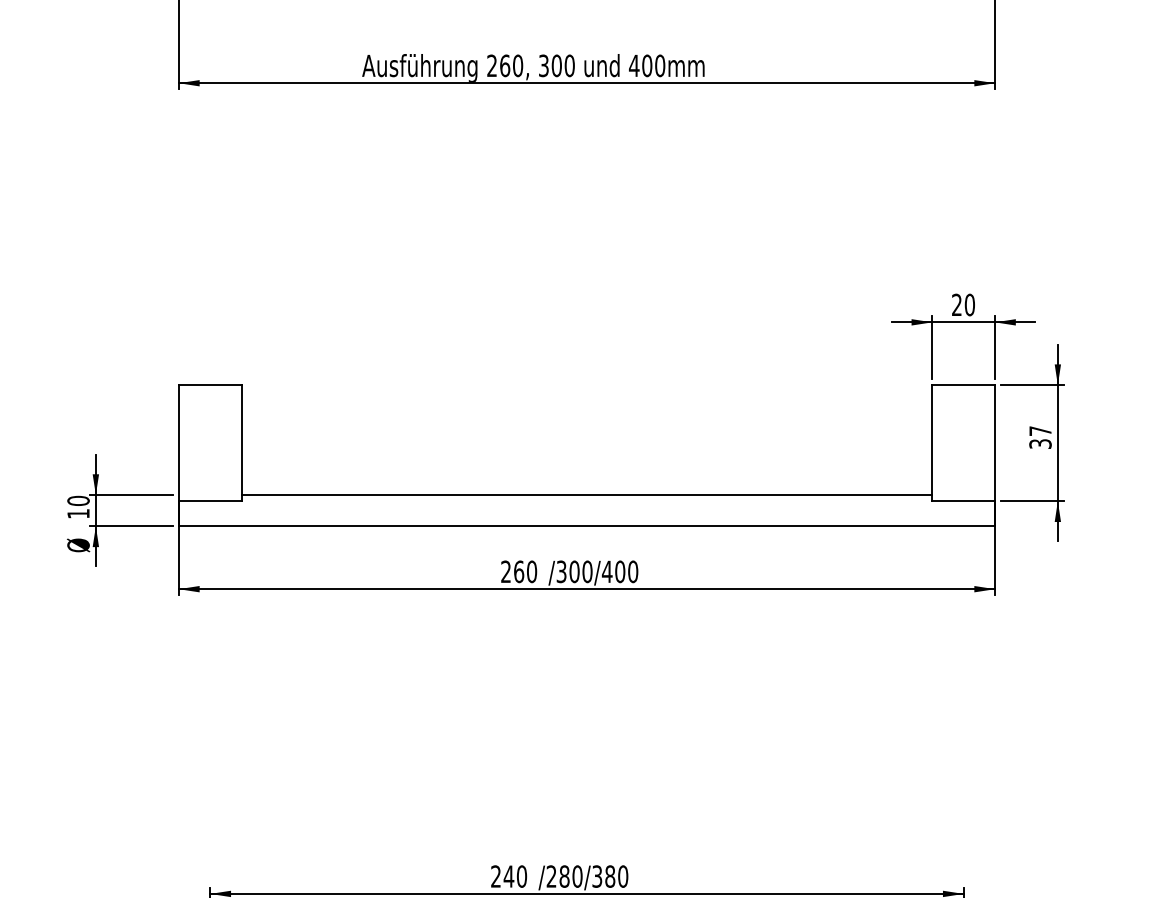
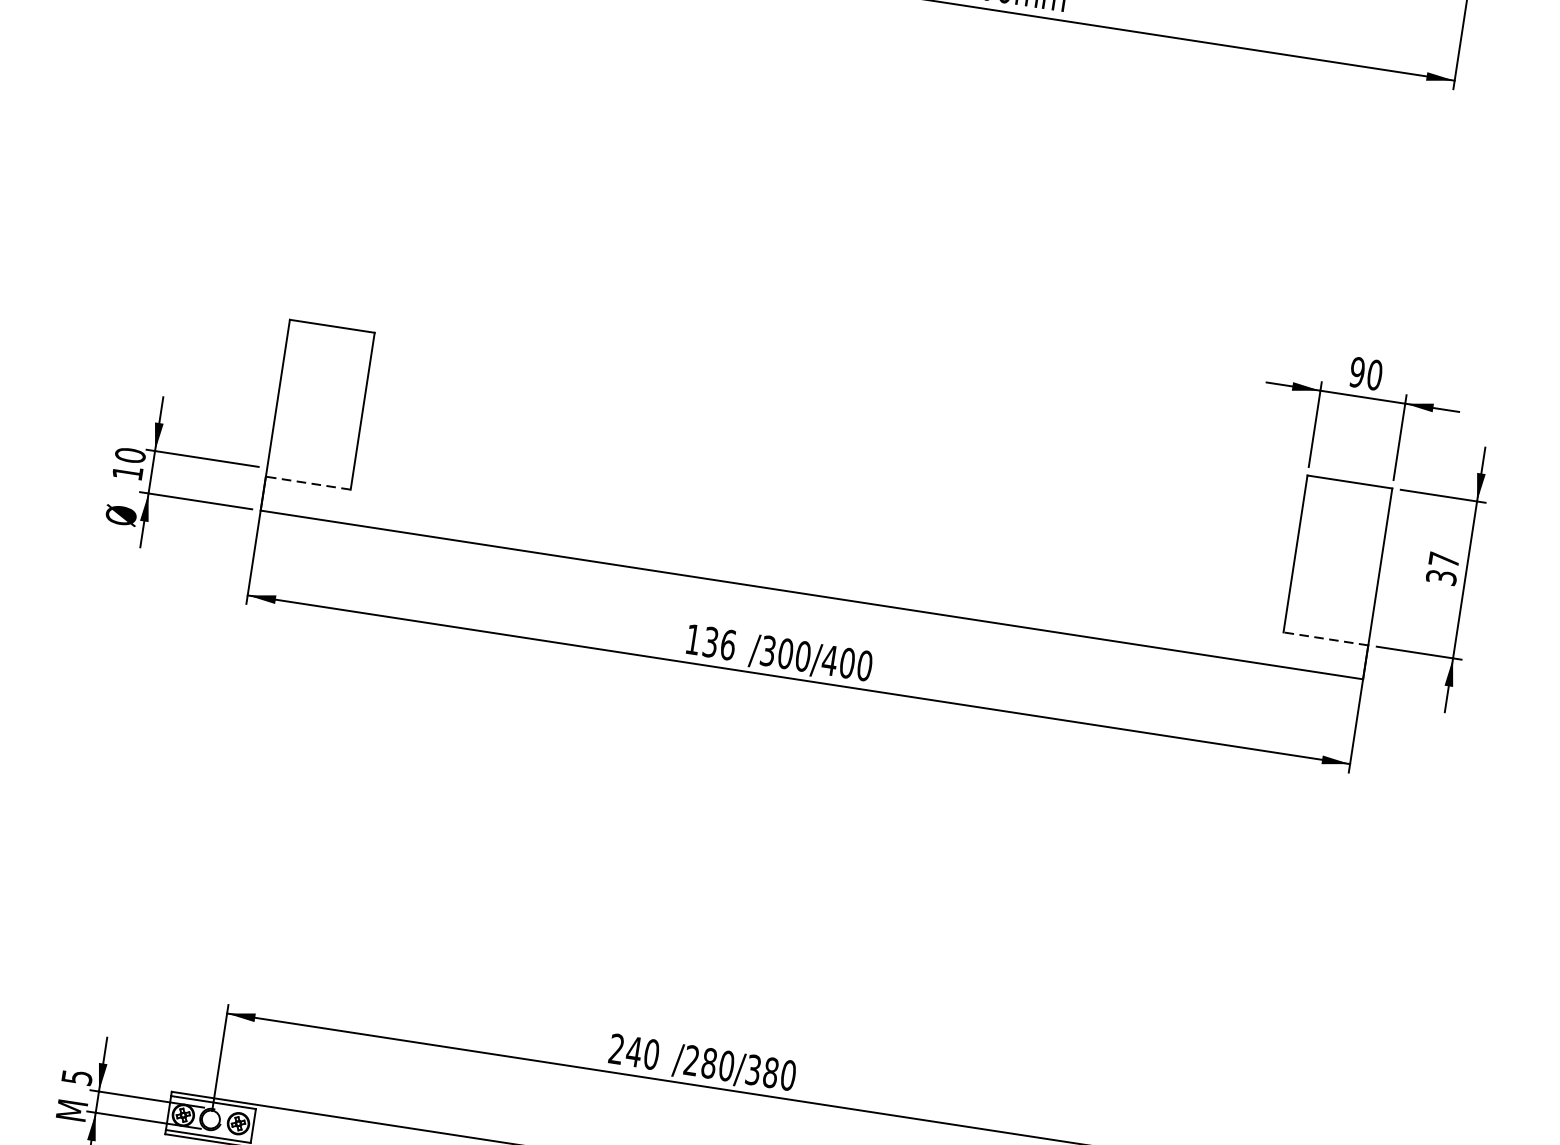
text: (956, 304) -> (1356, 371), 20 -> 90
line: (586, 495) -> (817, 553), removed
line: (209, 501) -> (307, 483), solid -> dashed
line: (963, 501) -> (1325, 639), solid -> dashed
text: (519, 571) -> (711, 641), 260 -> 136

